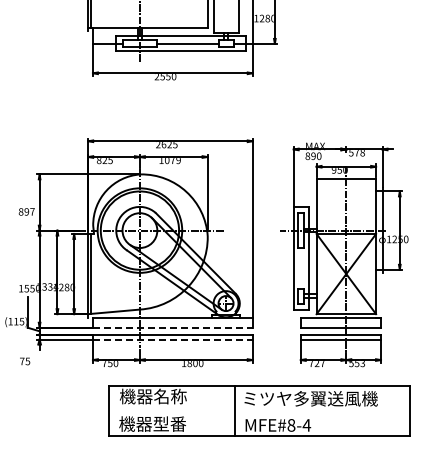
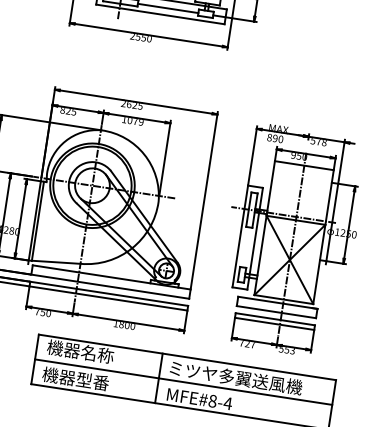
line: (172, 327) -> (110, 286), dashed -> solid
line: (172, 339) -> (108, 298), dashed -> solid
line: (259, 410) -> (183, 381), added

